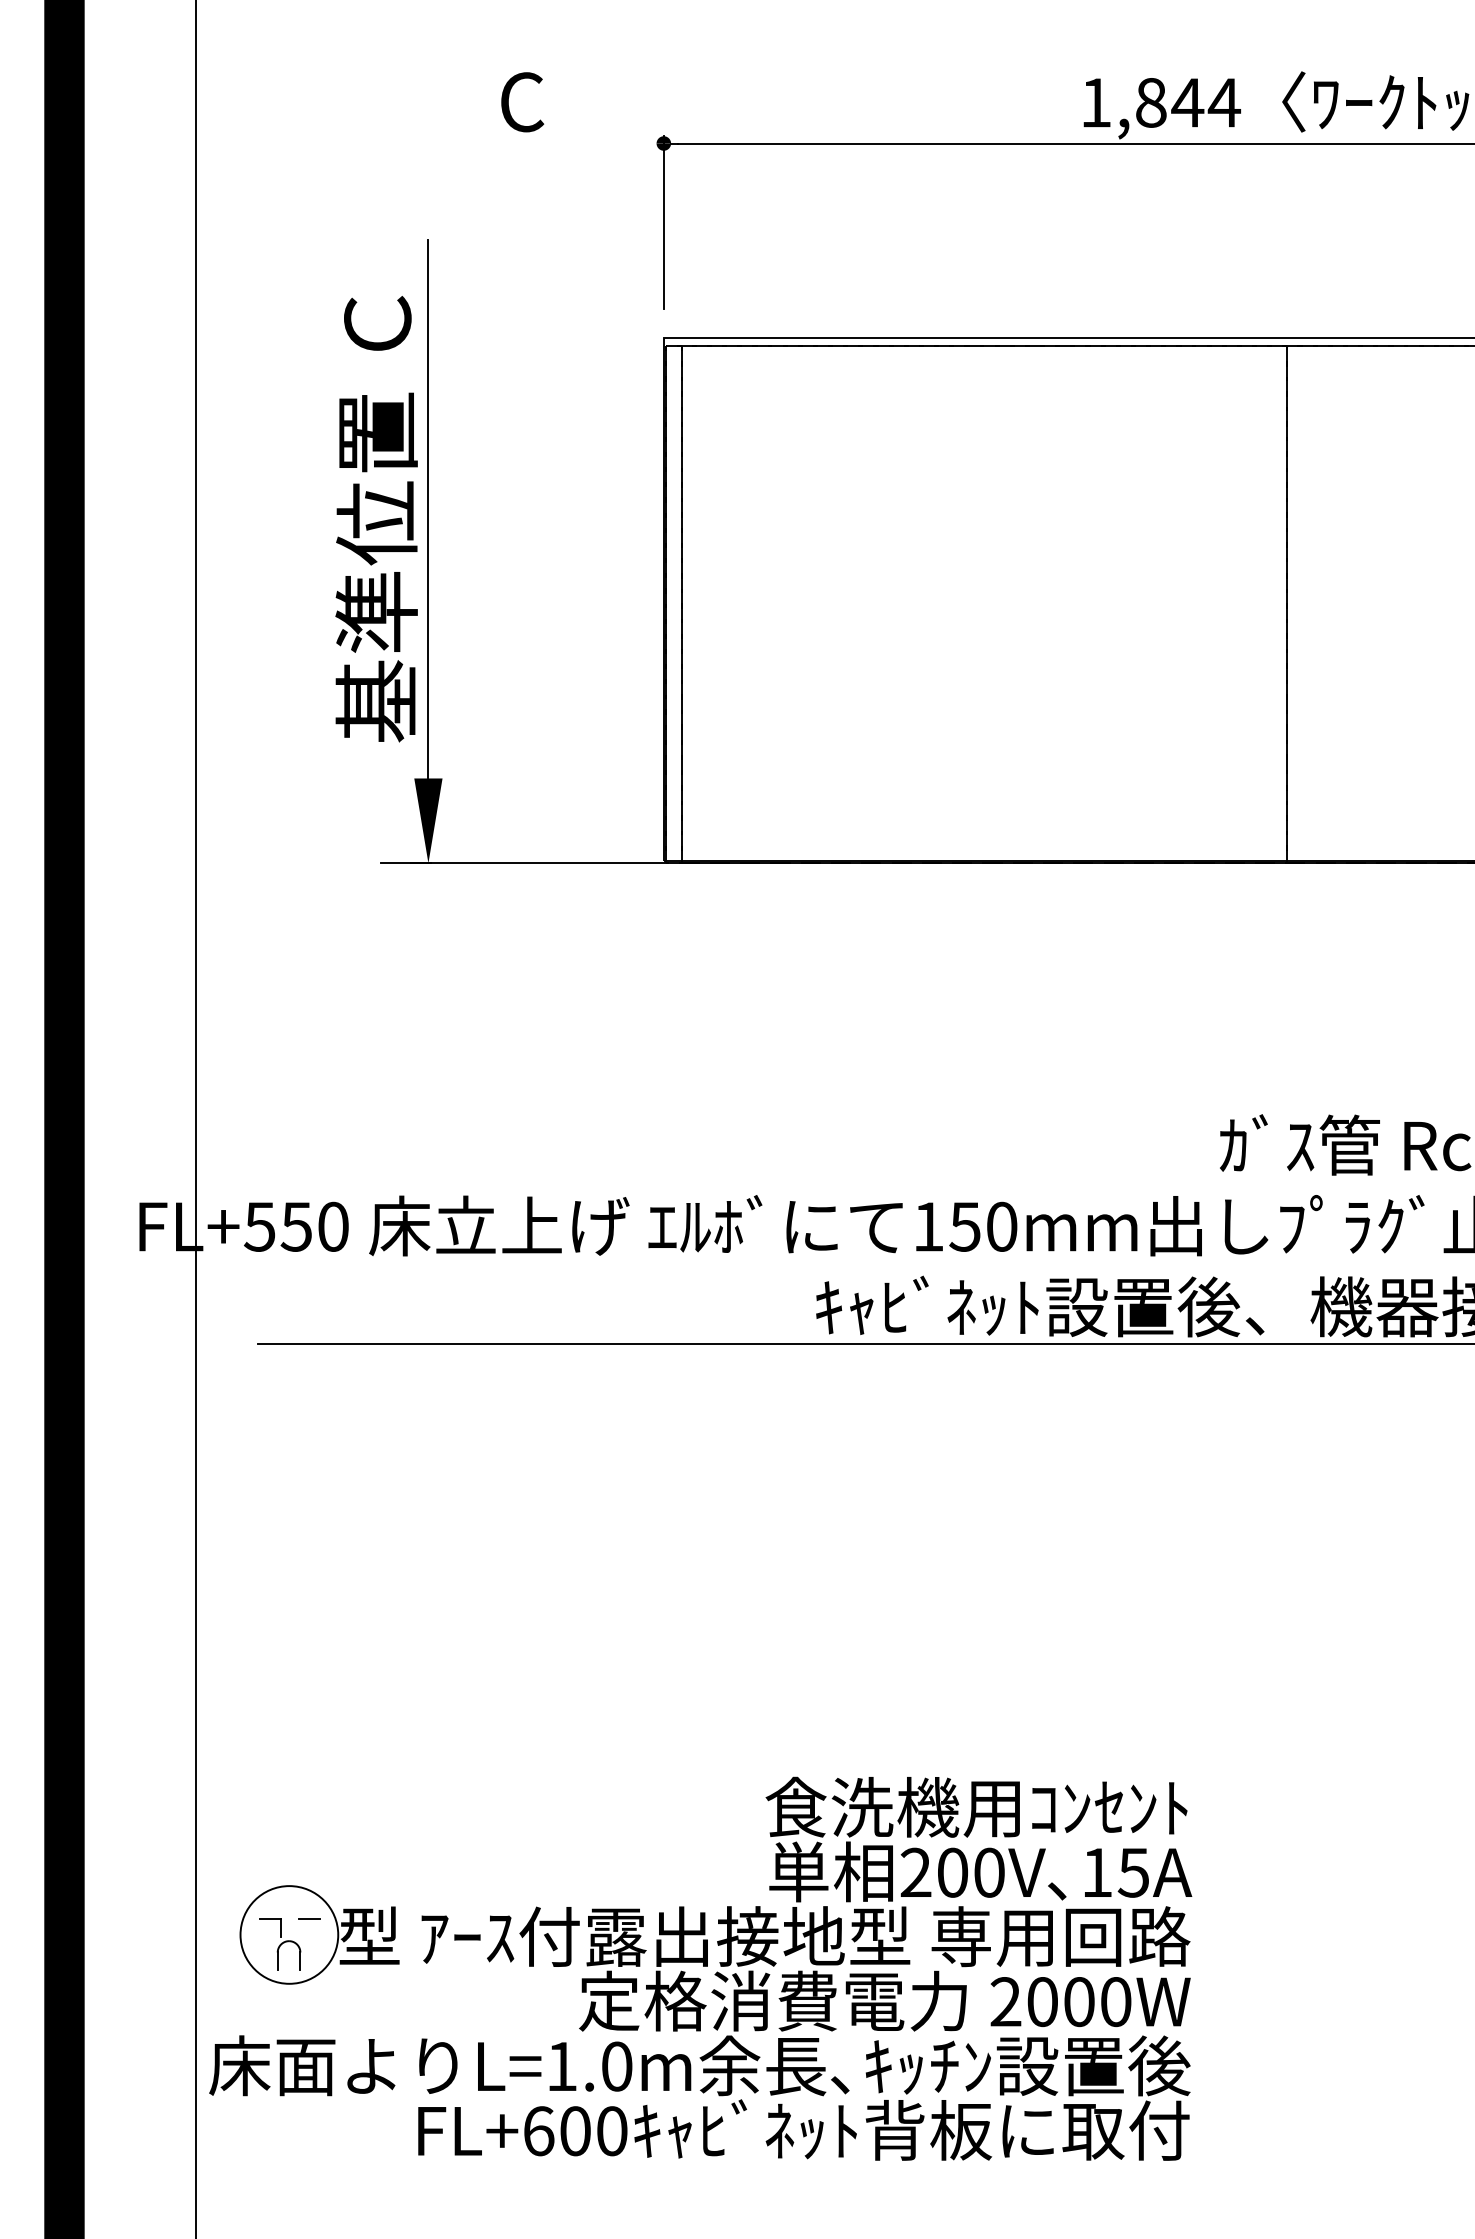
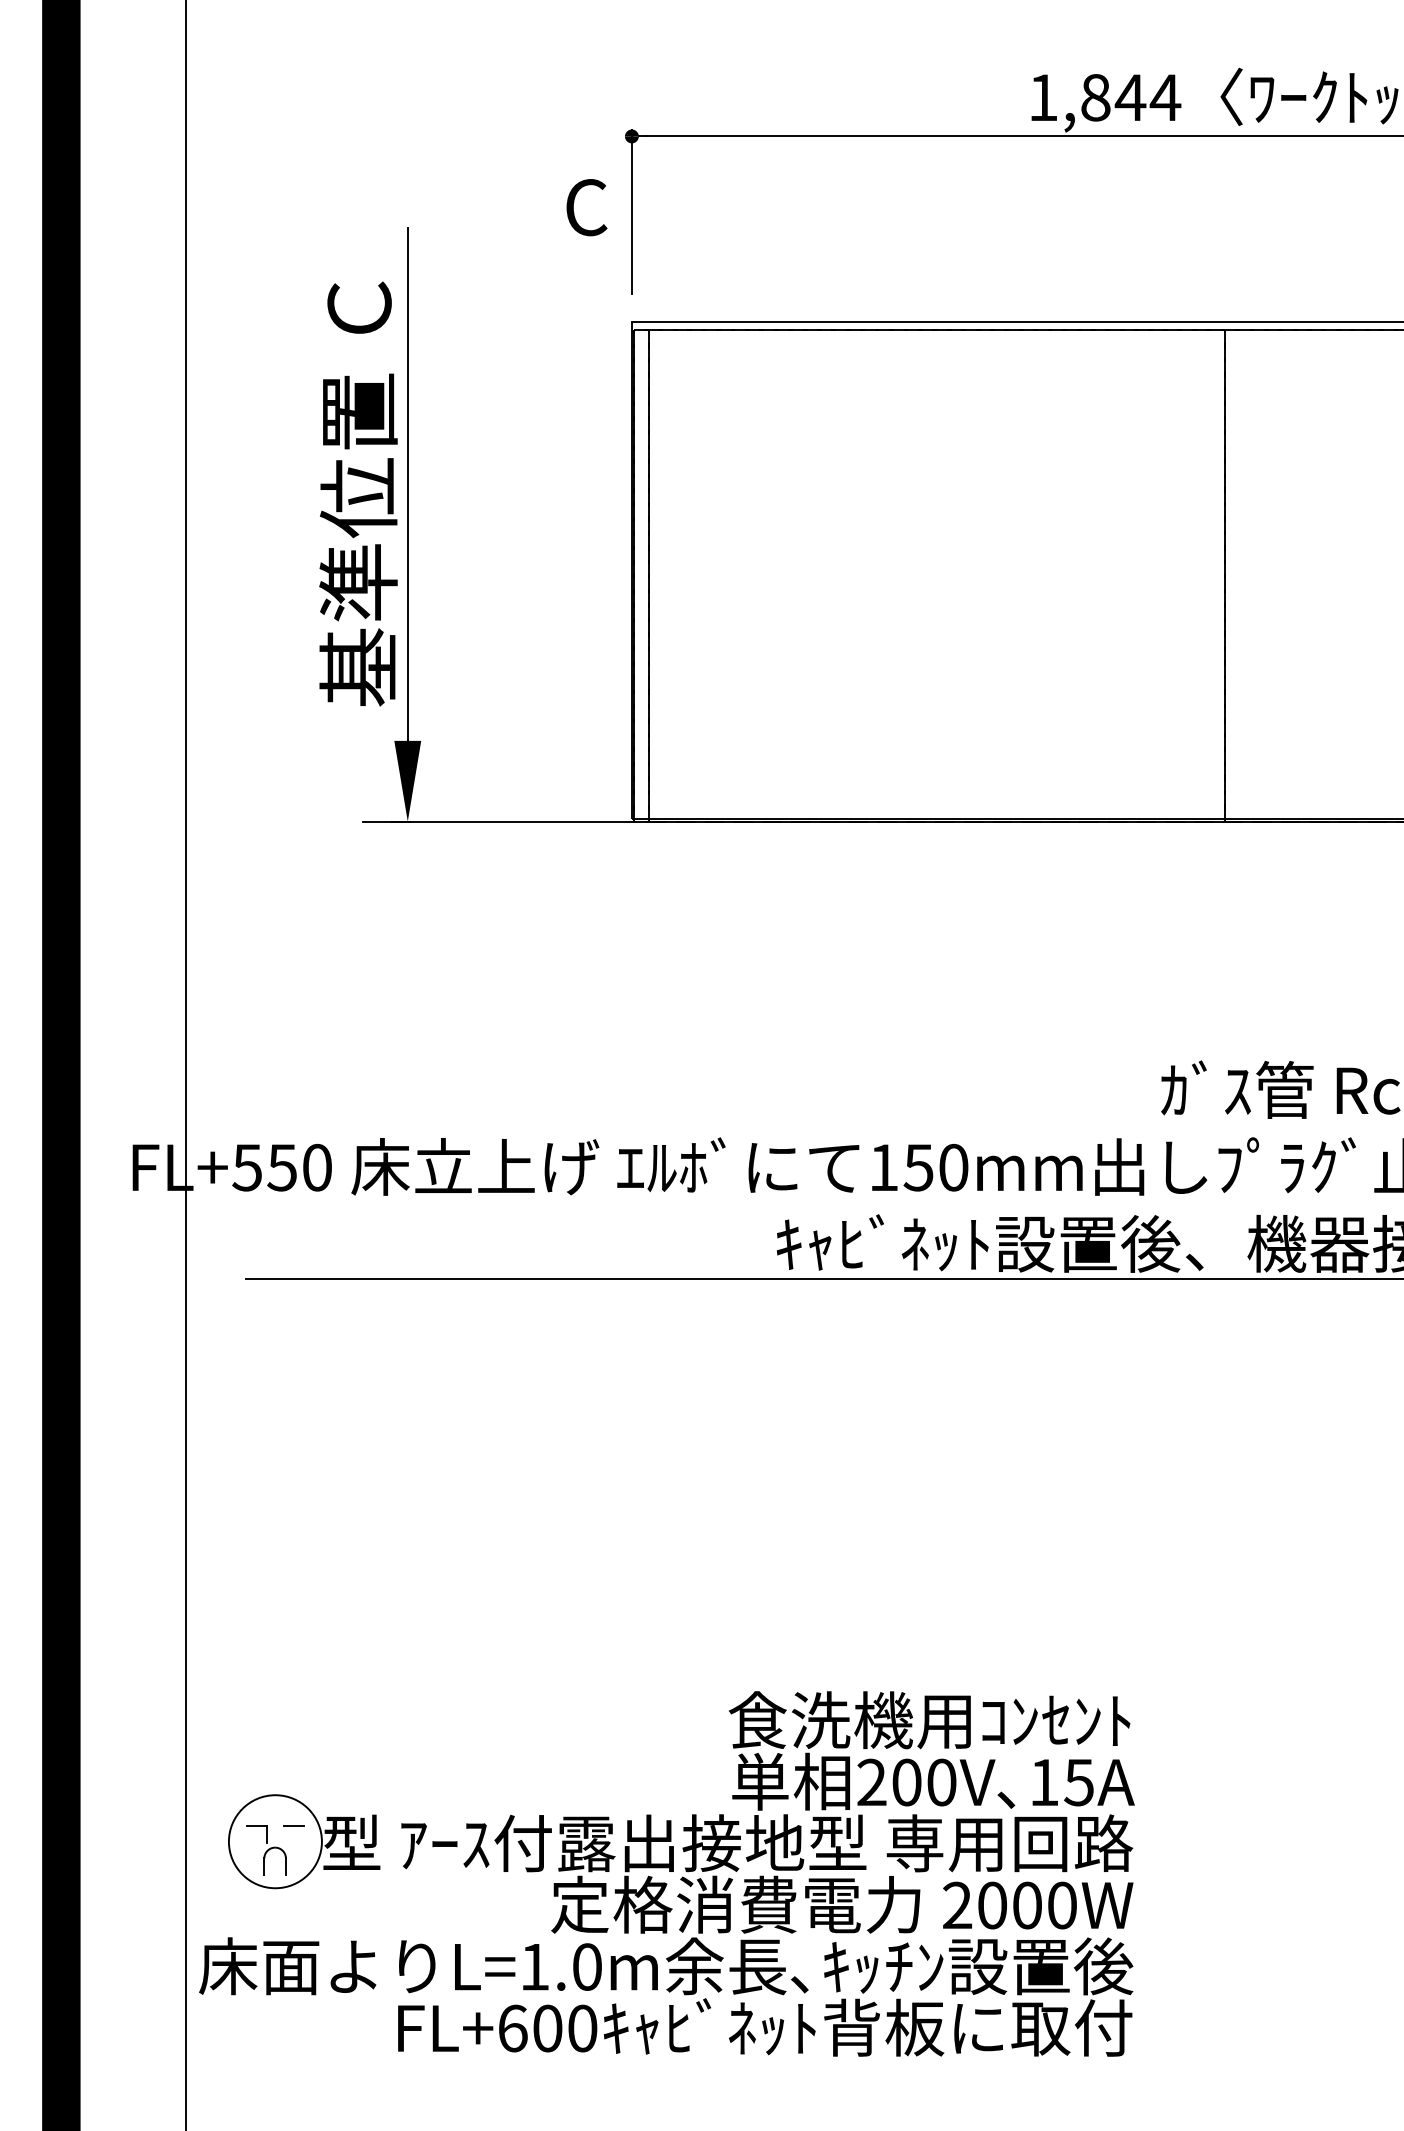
text: (522, 102) -> (586, 207), moved

